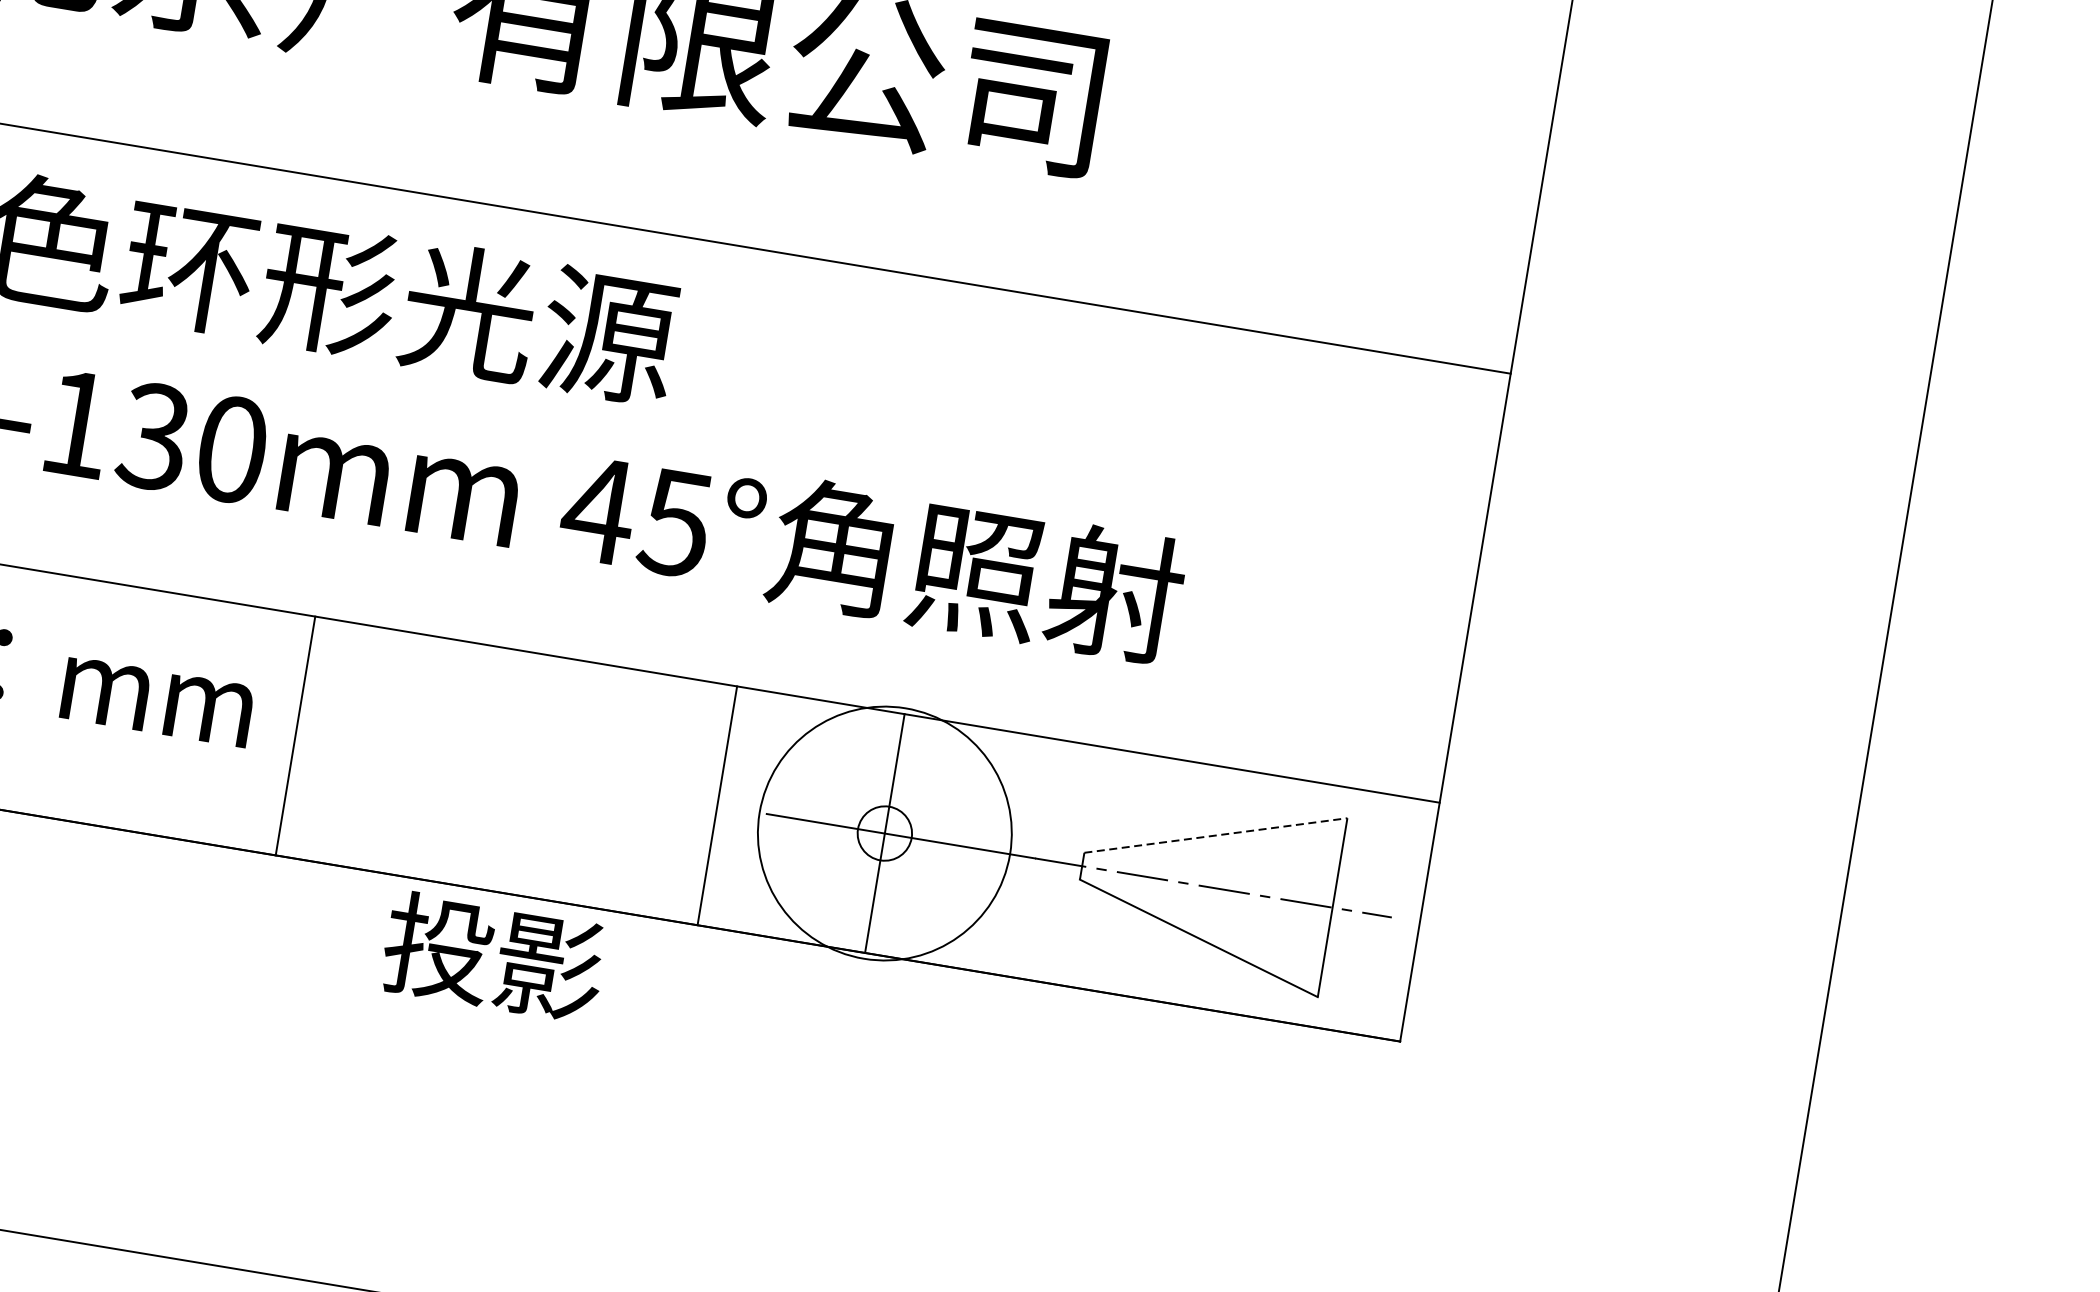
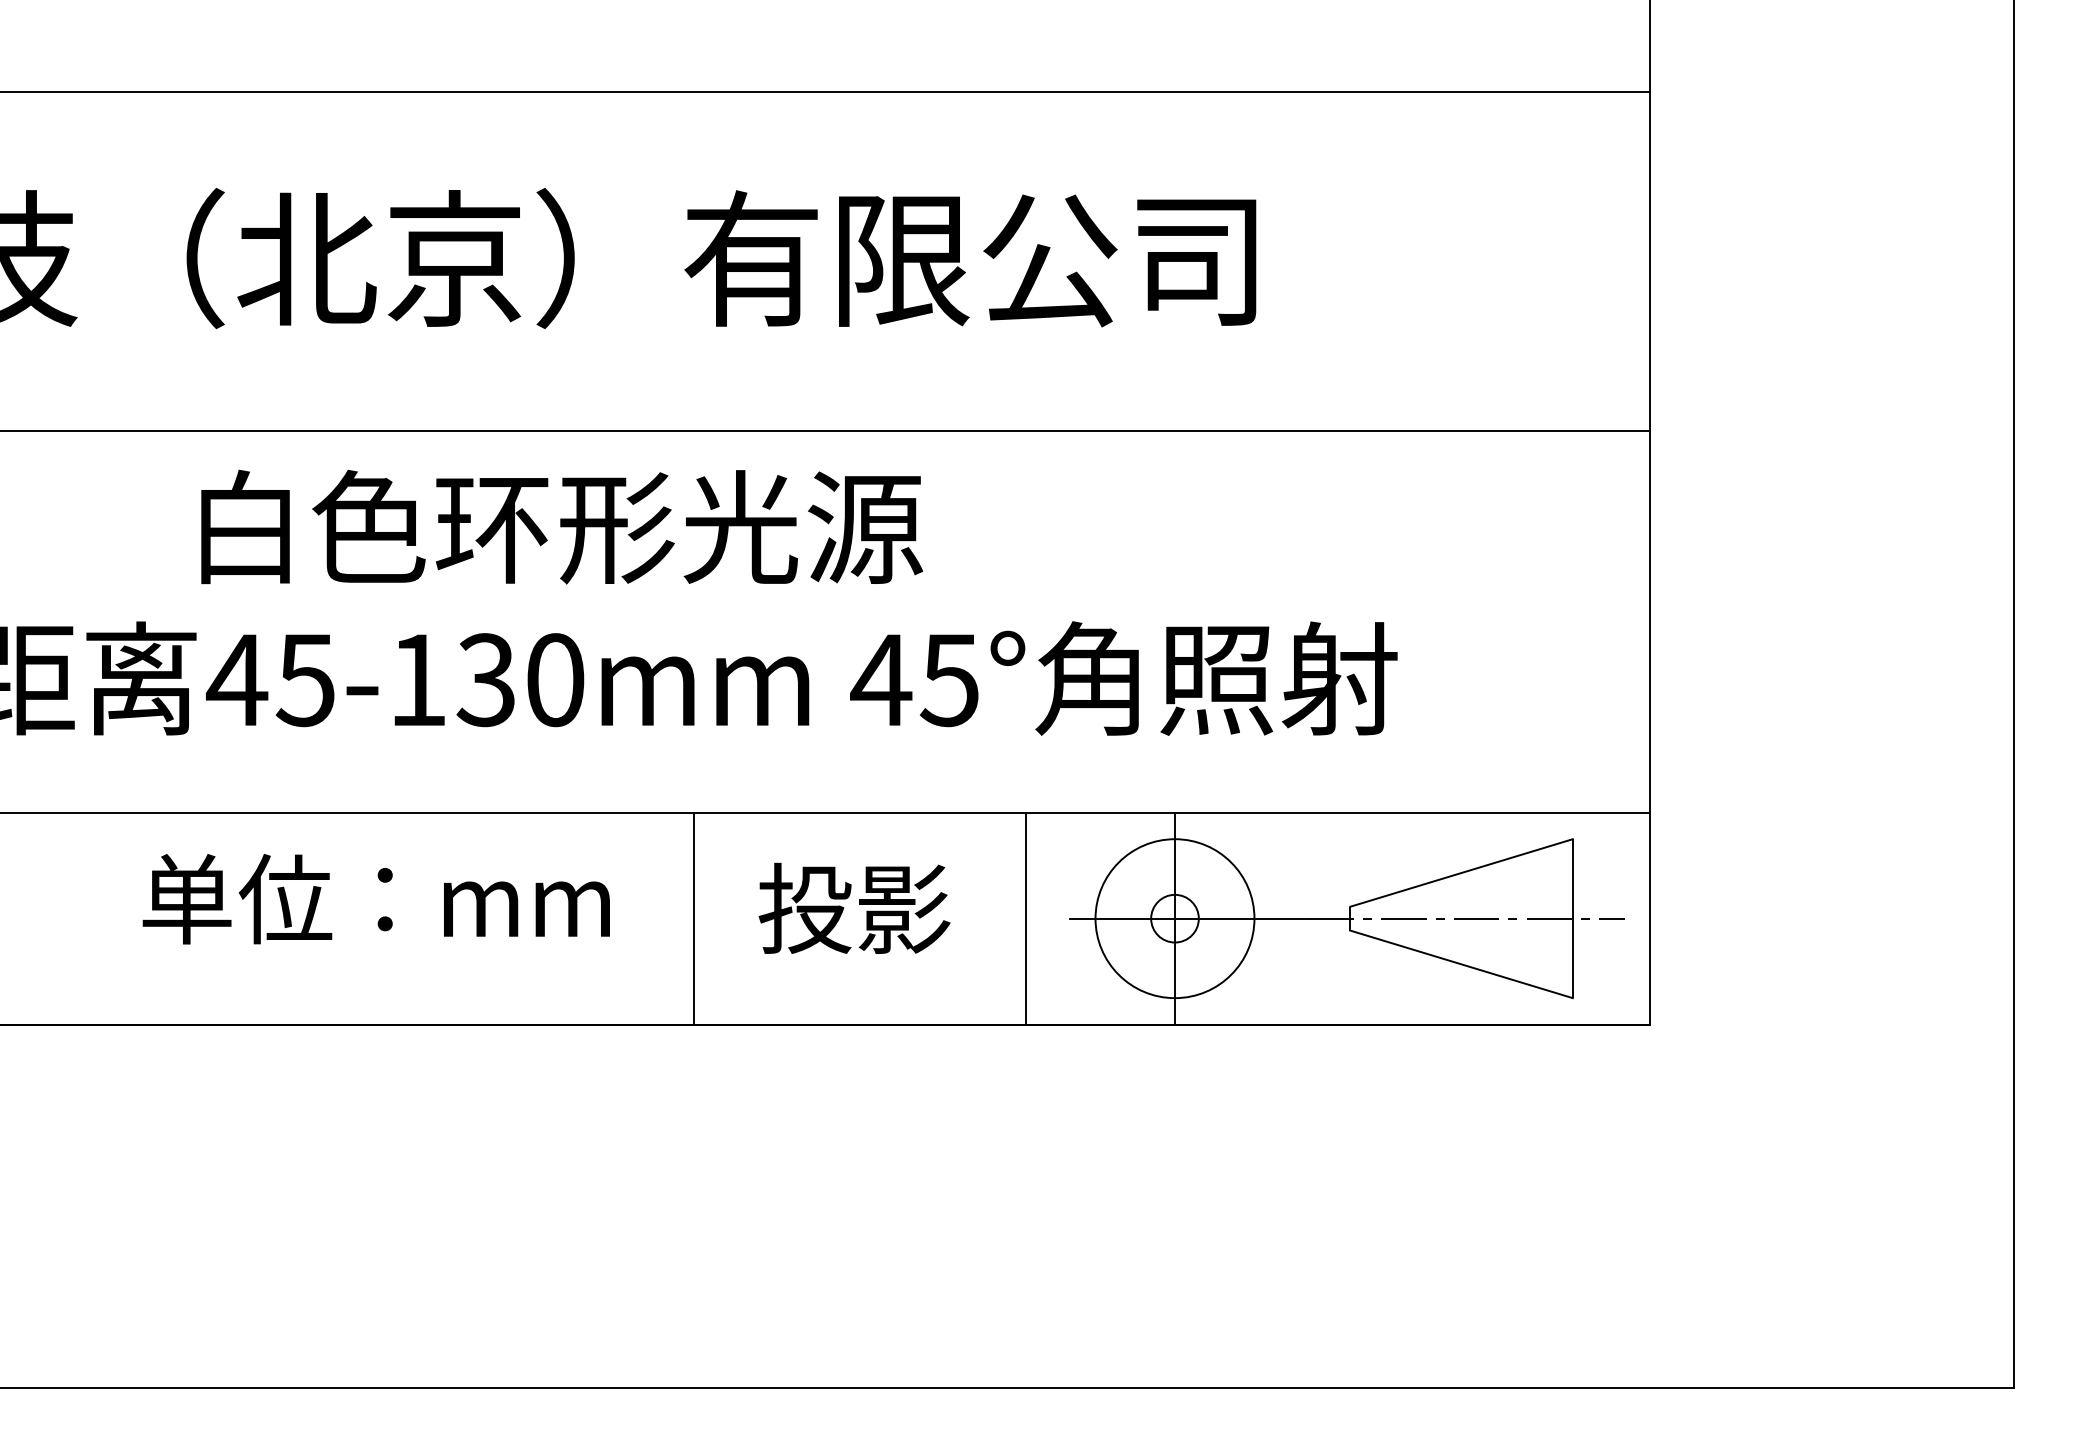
line: (295, 735) -> (694, 918), moved
circle: (884, 833) -> (1174, 918), size x0.71
line: (1217, 835) -> (1462, 872), dashed -> solid
text: (493, 955) -> (854, 907), moved

